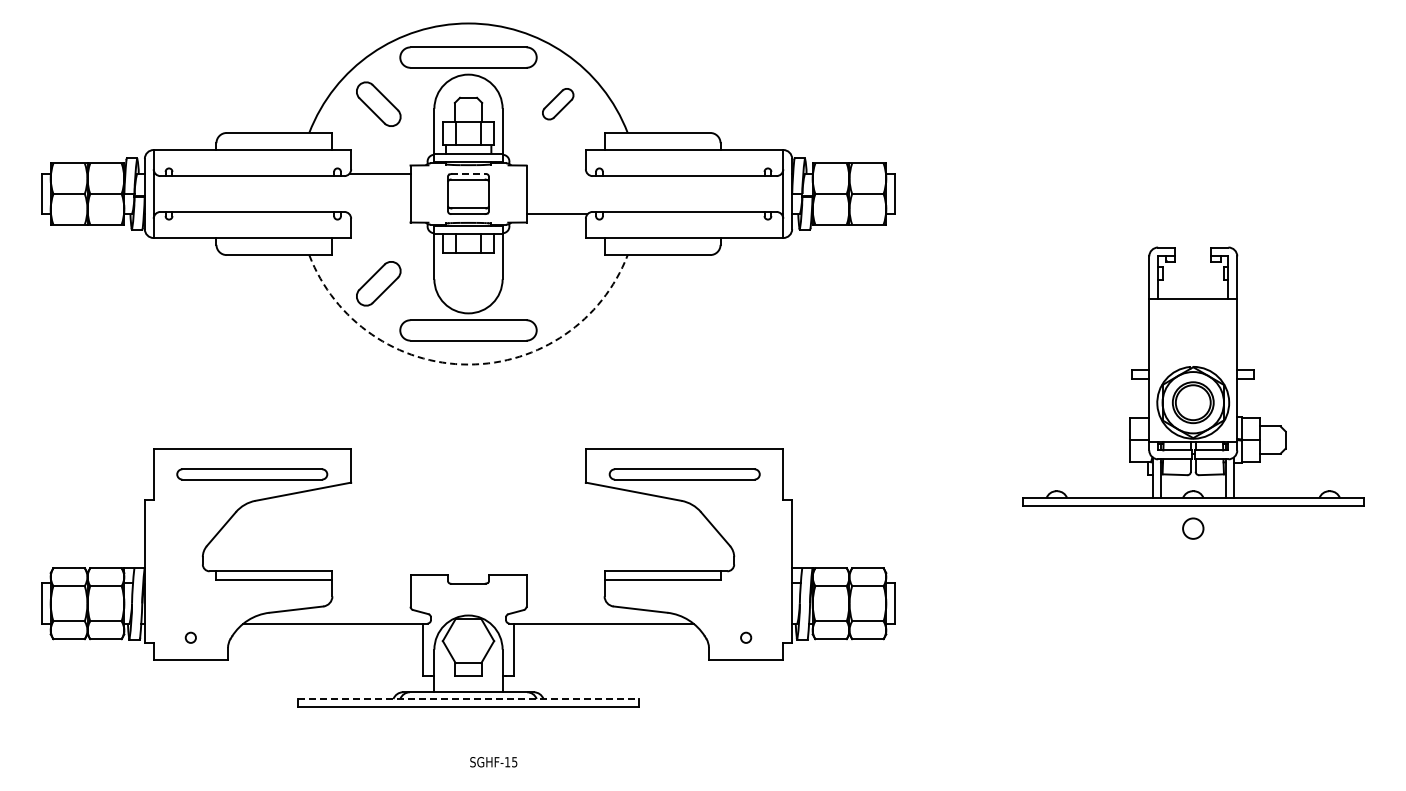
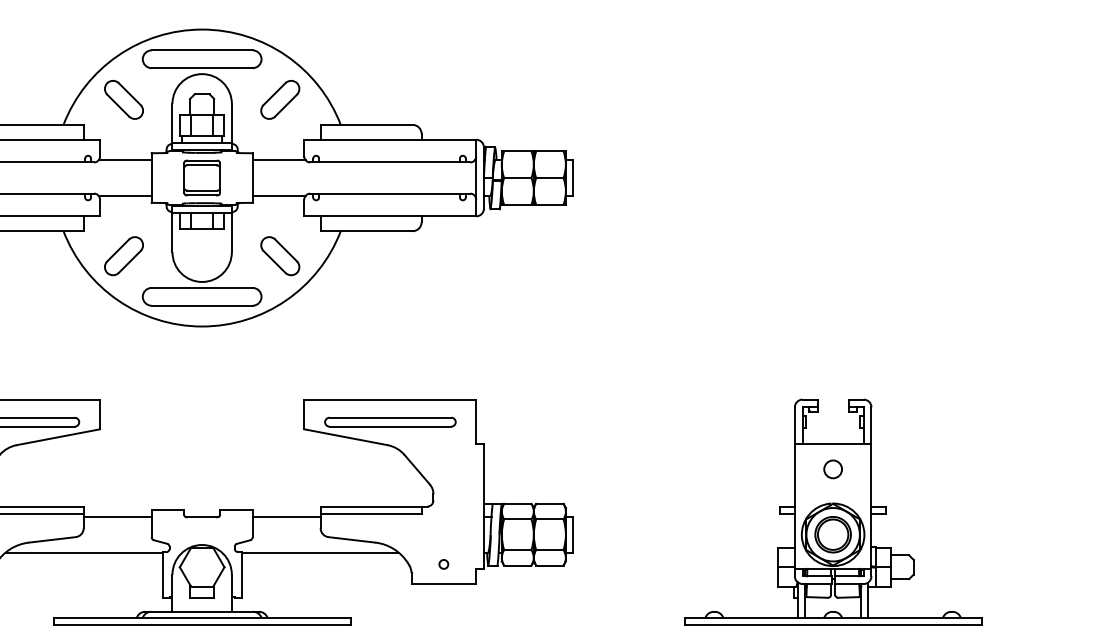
part: (557, 103) -> (279, 99), size x1.43
line: (556, 173) -> (278, 160), added
line: (469, 174) -> (203, 161), dashed -> solid
line: (379, 214) -> (124, 195), added
part: (557, 283) -> (279, 255), added
arc: (468, 364) -> (202, 326), dashed -> solid
part: (1193, 376) -> (833, 511), moved
line: (371, 583) -> (117, 517), added
line: (565, 583) -> (286, 517), added
line: (468, 699) -> (202, 618), dashed -> solid

